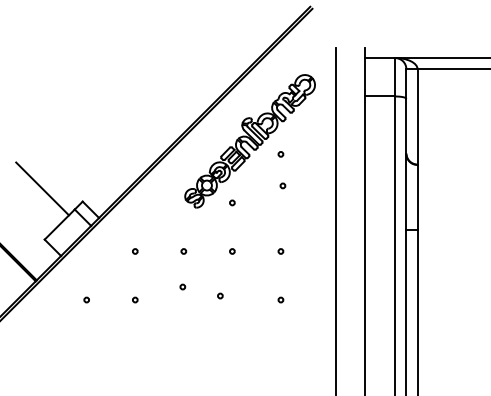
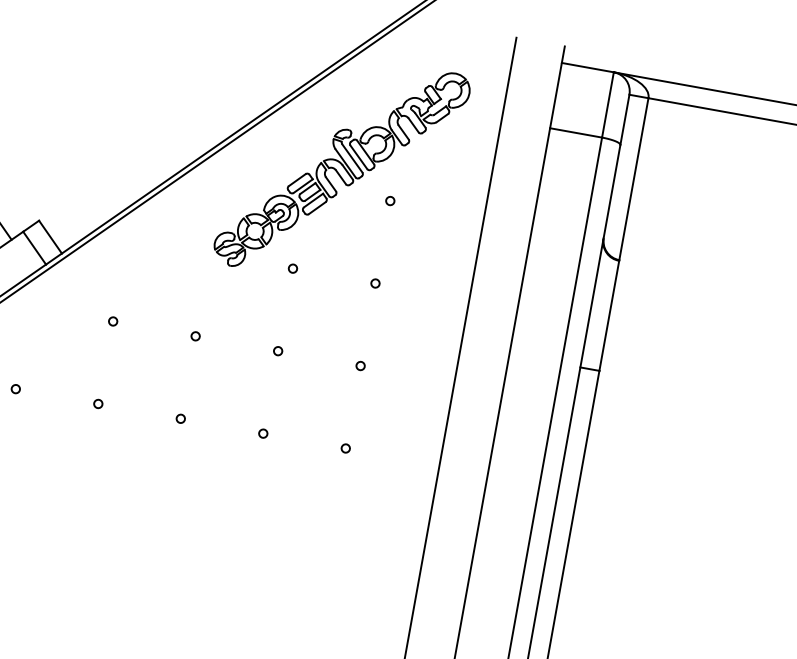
circle: (282, 185) -> (374, 282), moved
circle: (182, 286) -> (180, 417), moved
circle: (220, 295) -> (263, 432), moved

